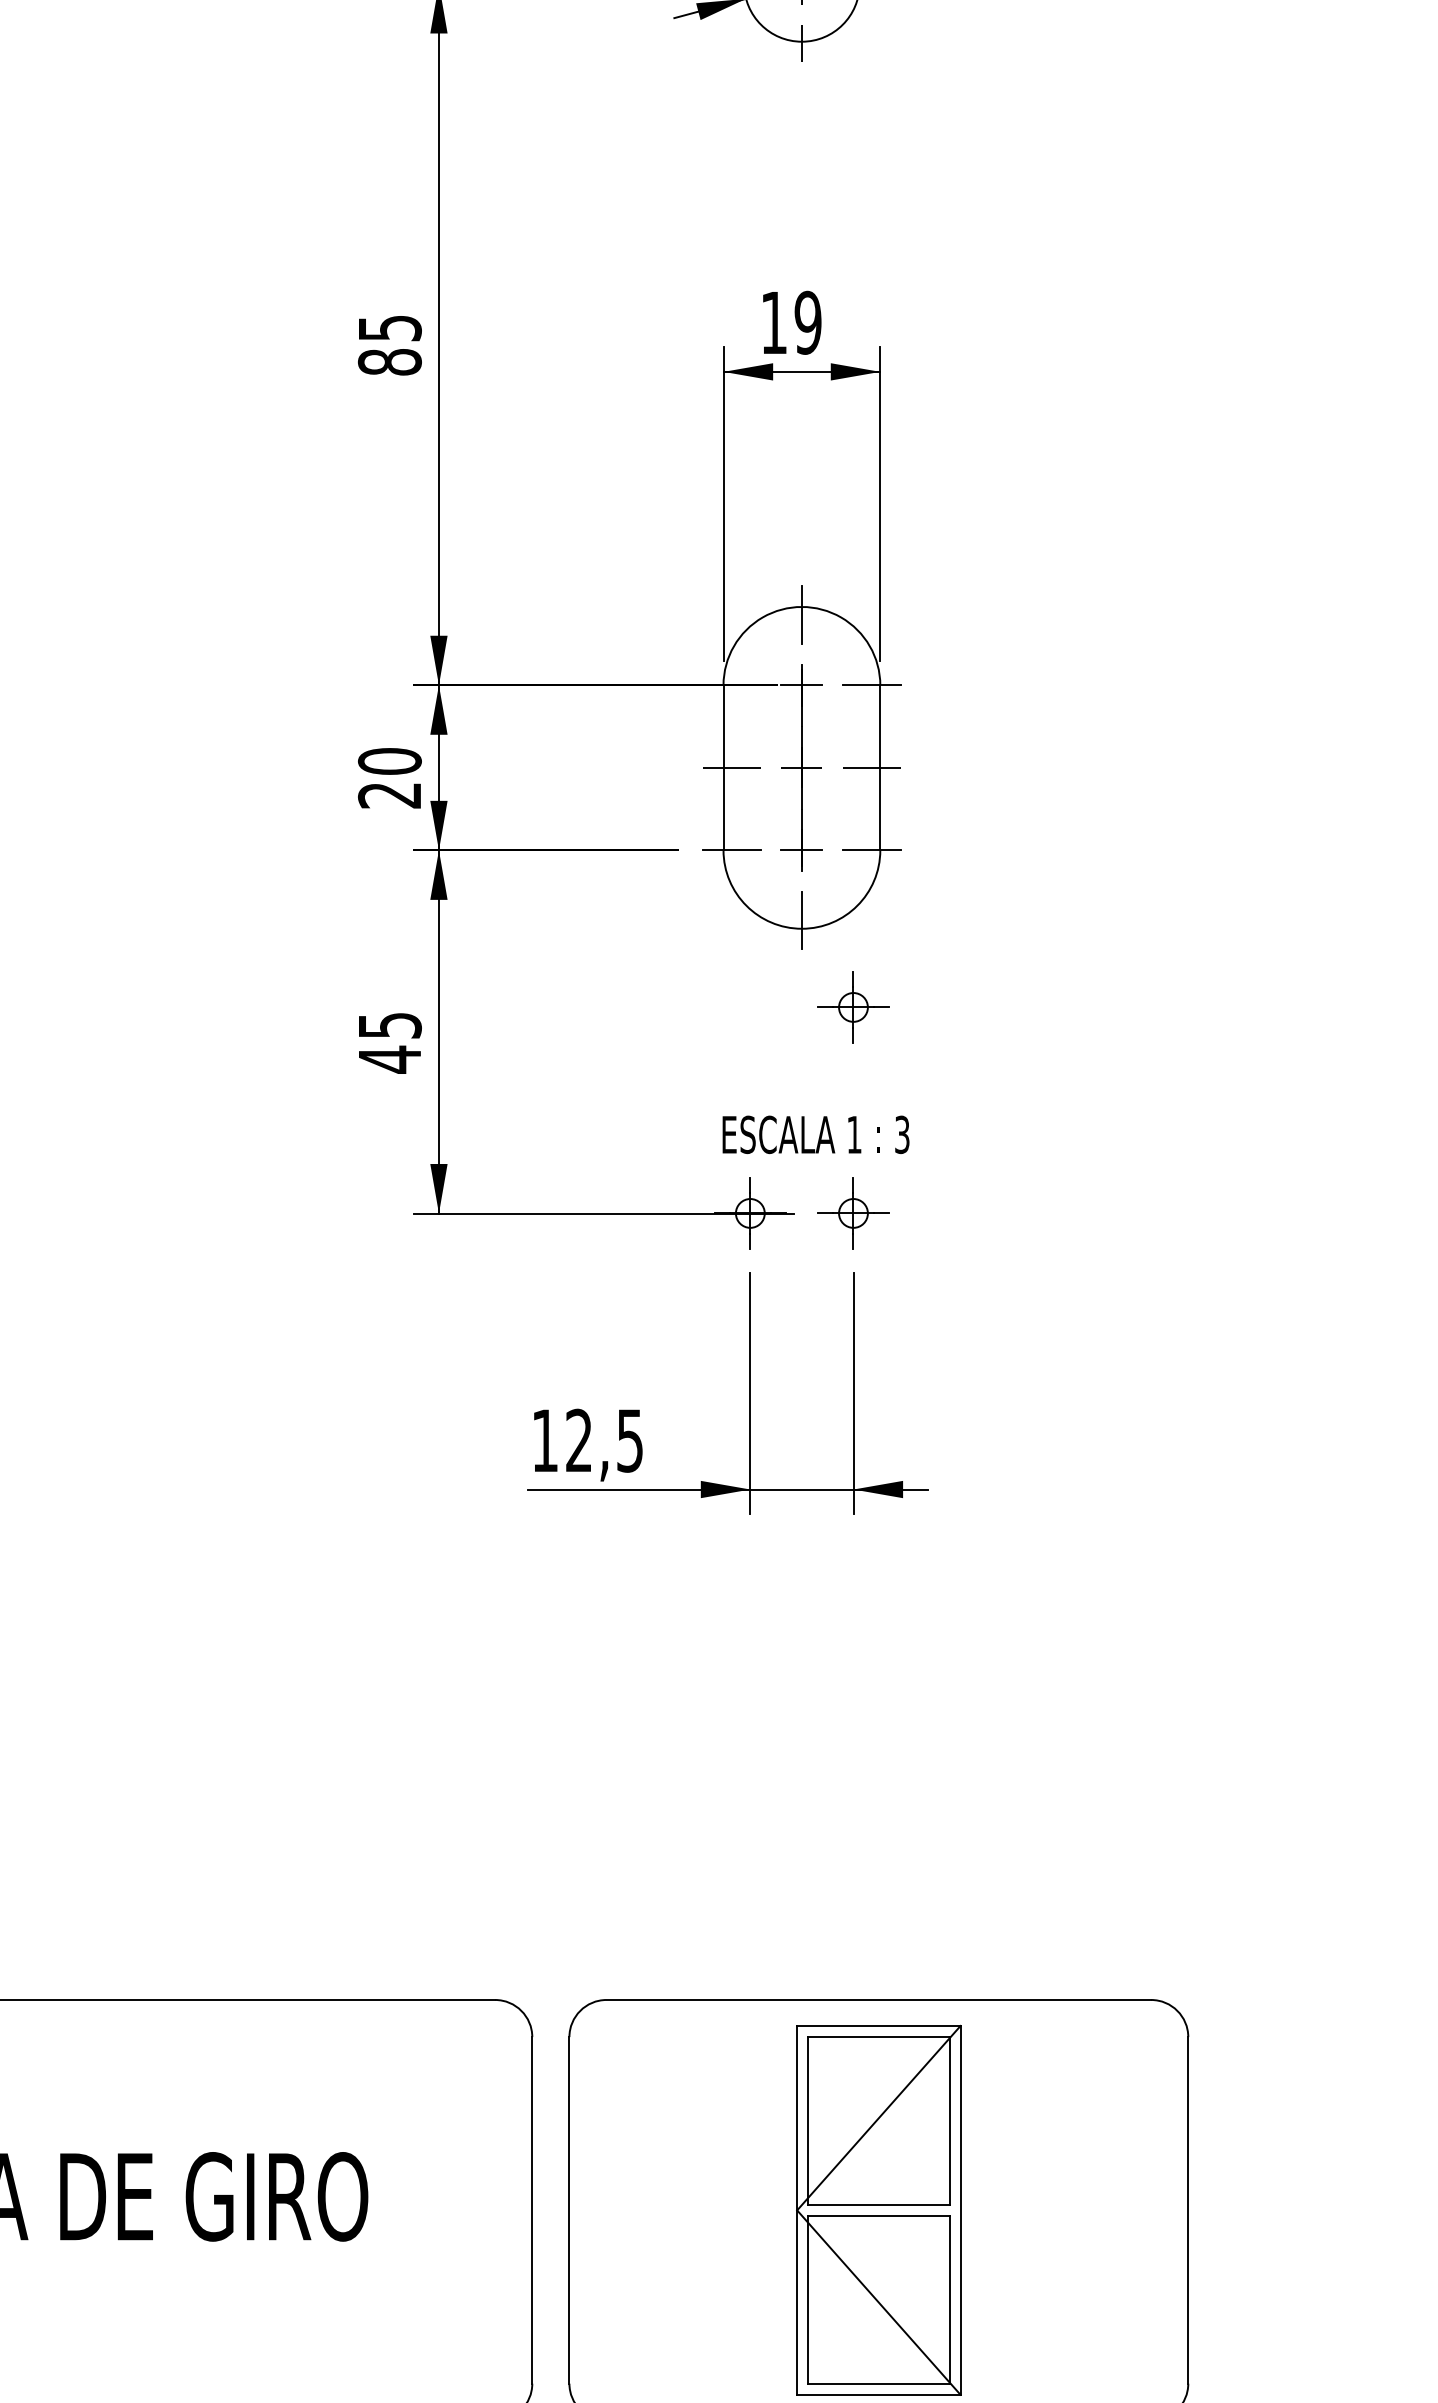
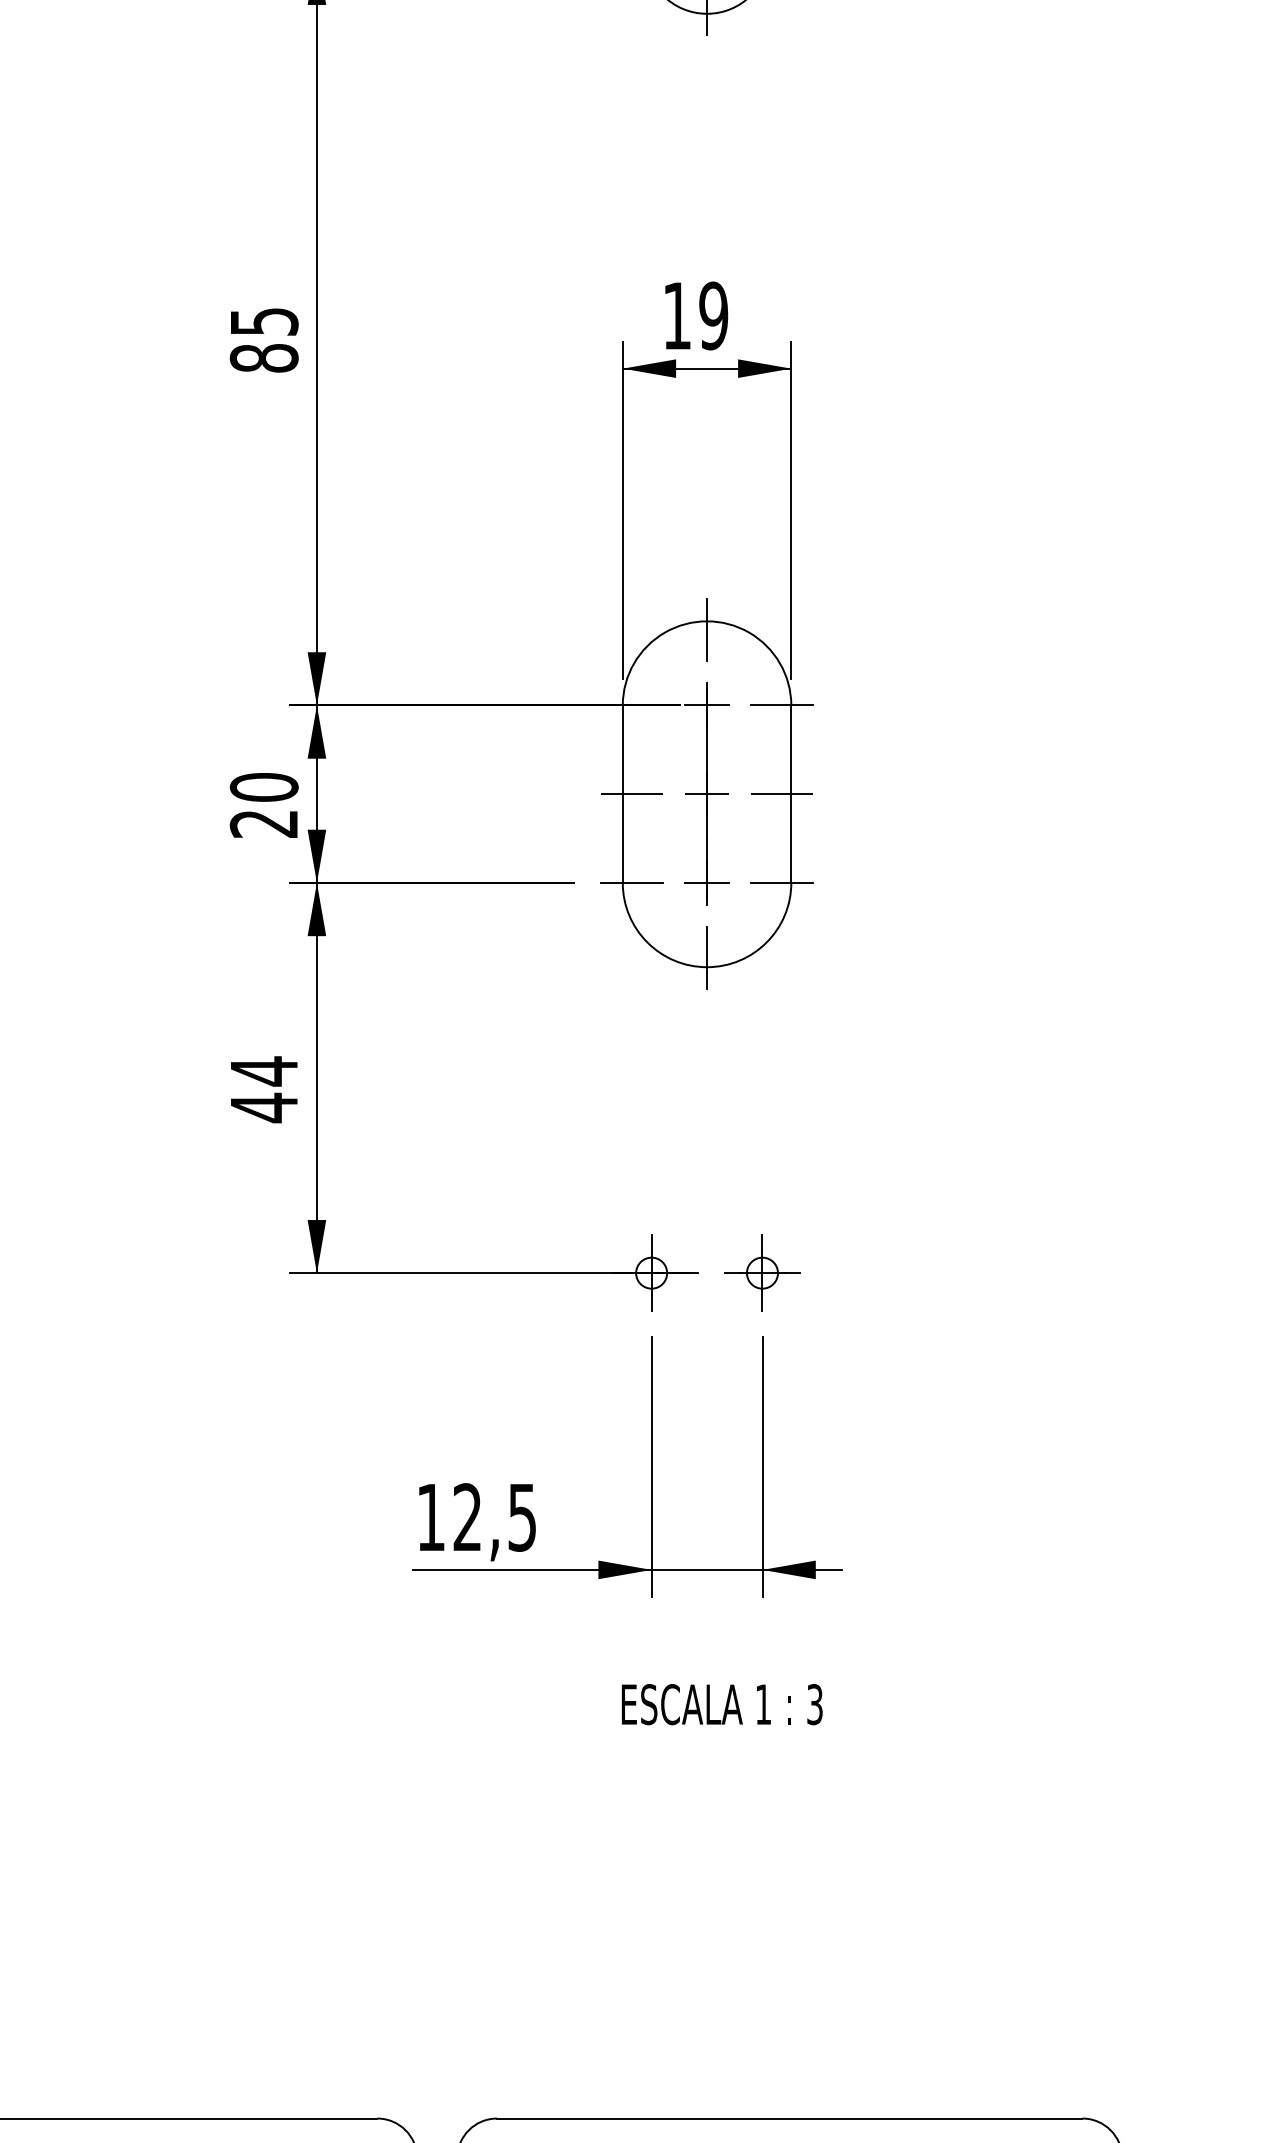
part: (853, 1007) -> (762, 1051), removed
text: (390, 1025) -> (264, 1071), 45 -> 44
text: (815, 1134) -> (721, 1704), moved

